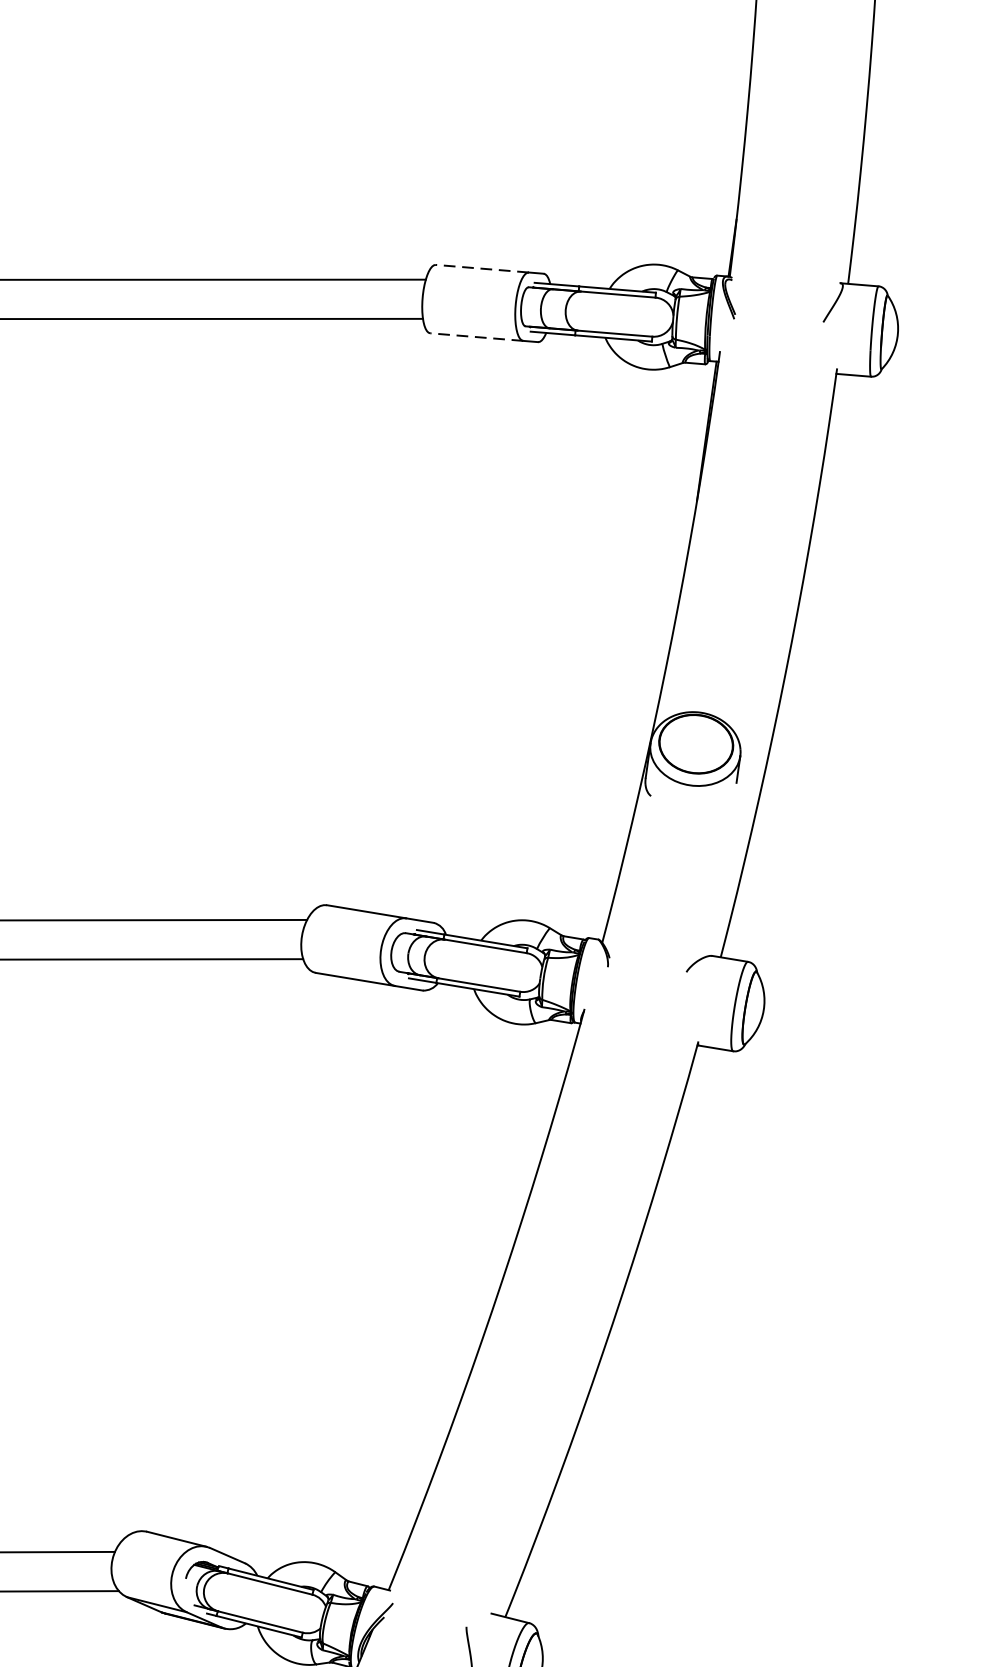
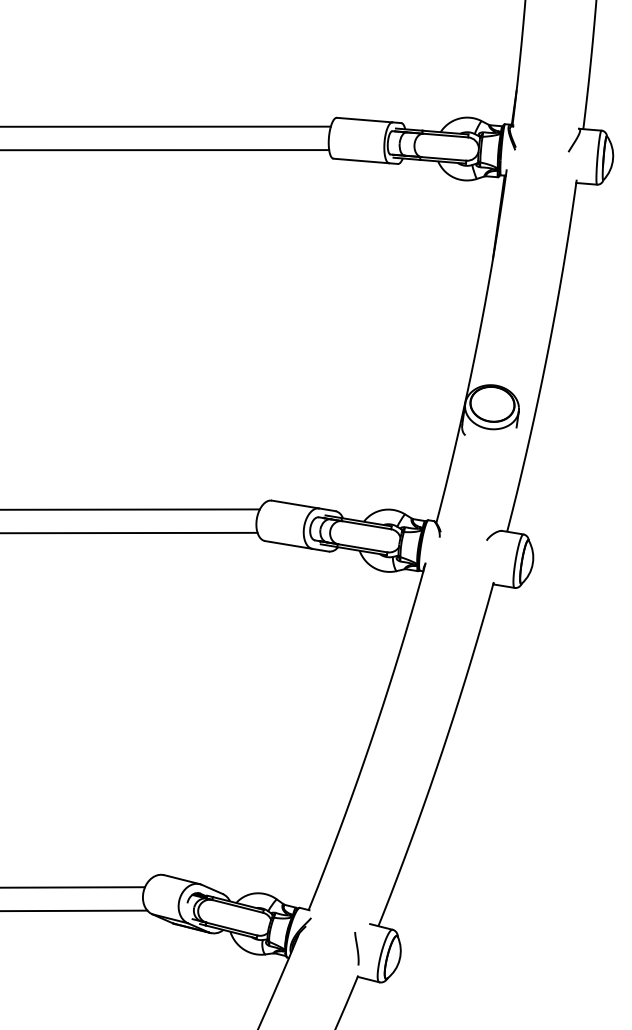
line: (482, 269) -> (364, 120), dashed -> solid
line: (477, 336) -> (361, 160), dashed -> solid

